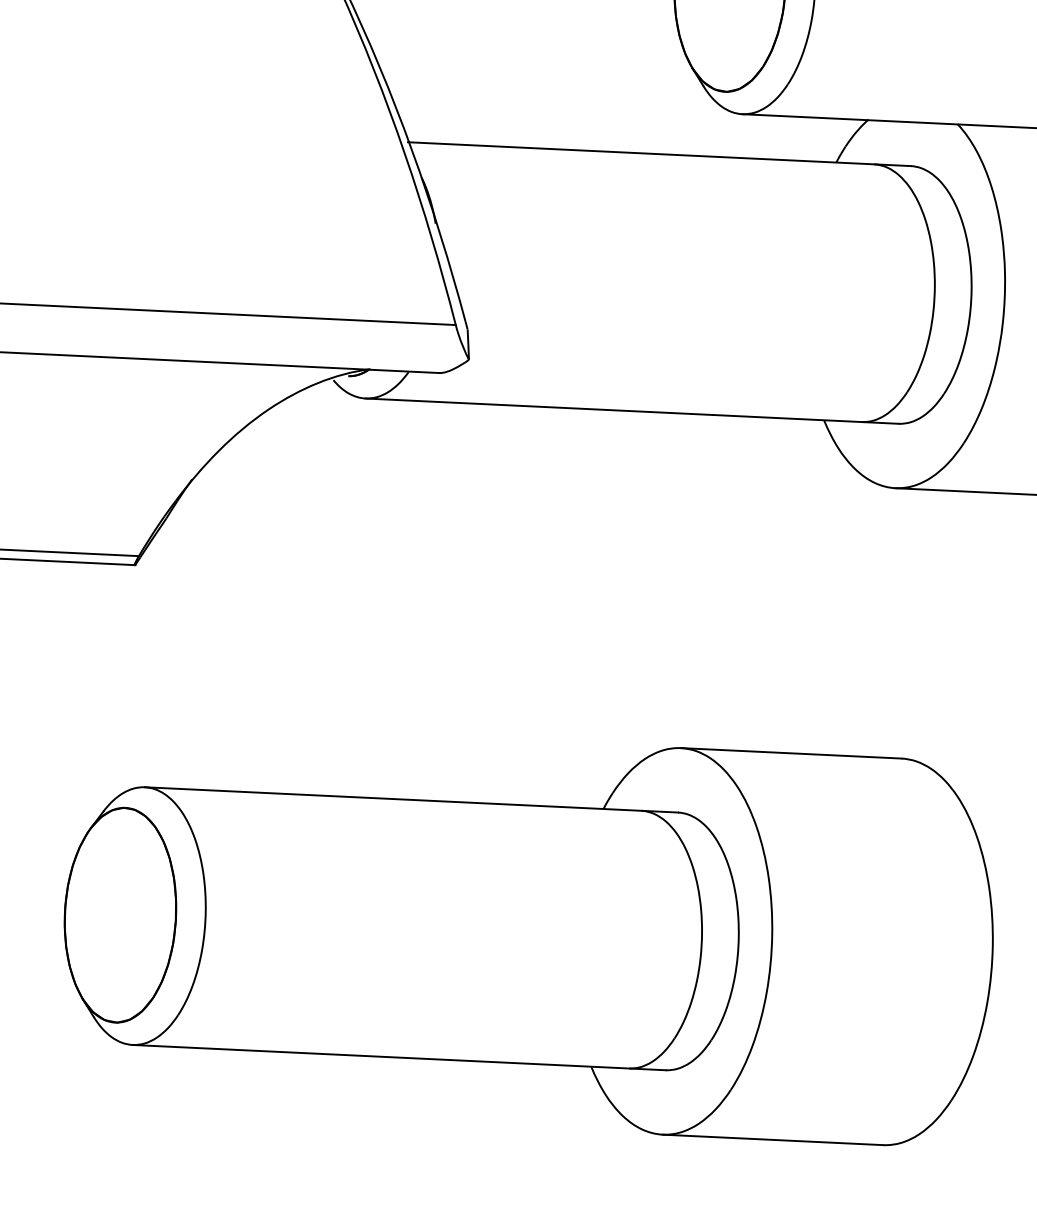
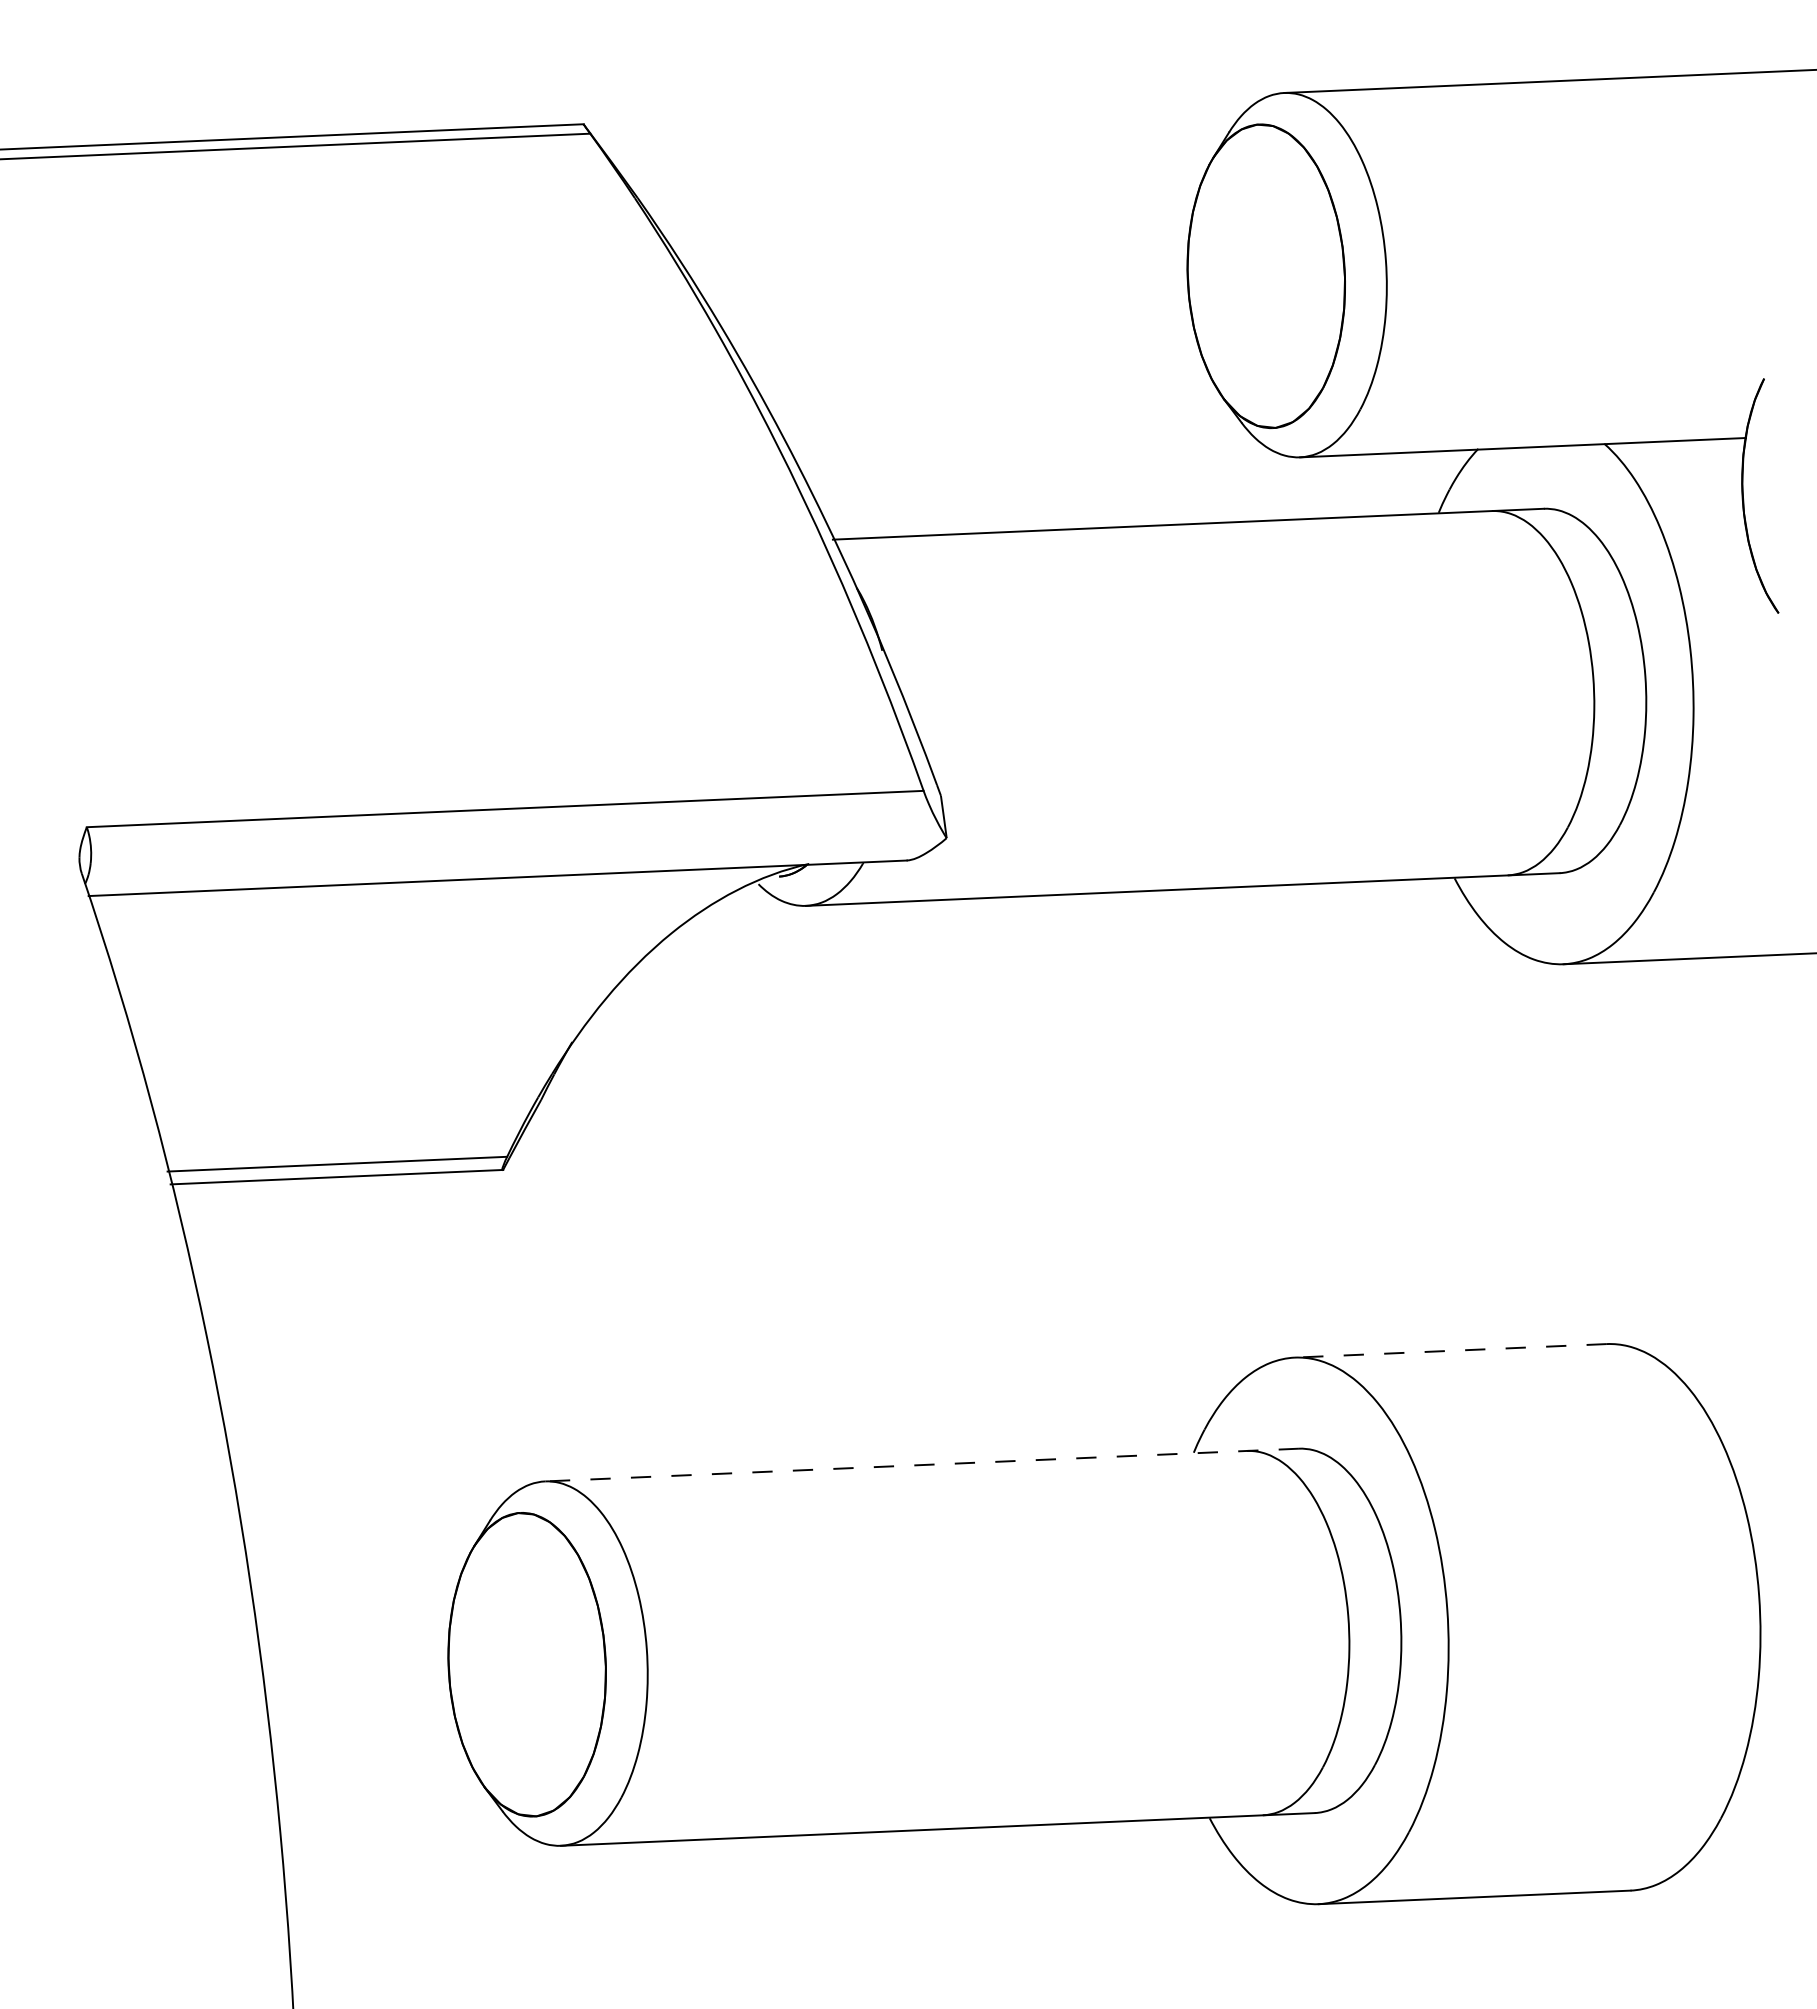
line: (791, 753) -> (1450, 1350), solid -> dashed
line: (411, 800) -> (921, 1465), solid -> dashed

